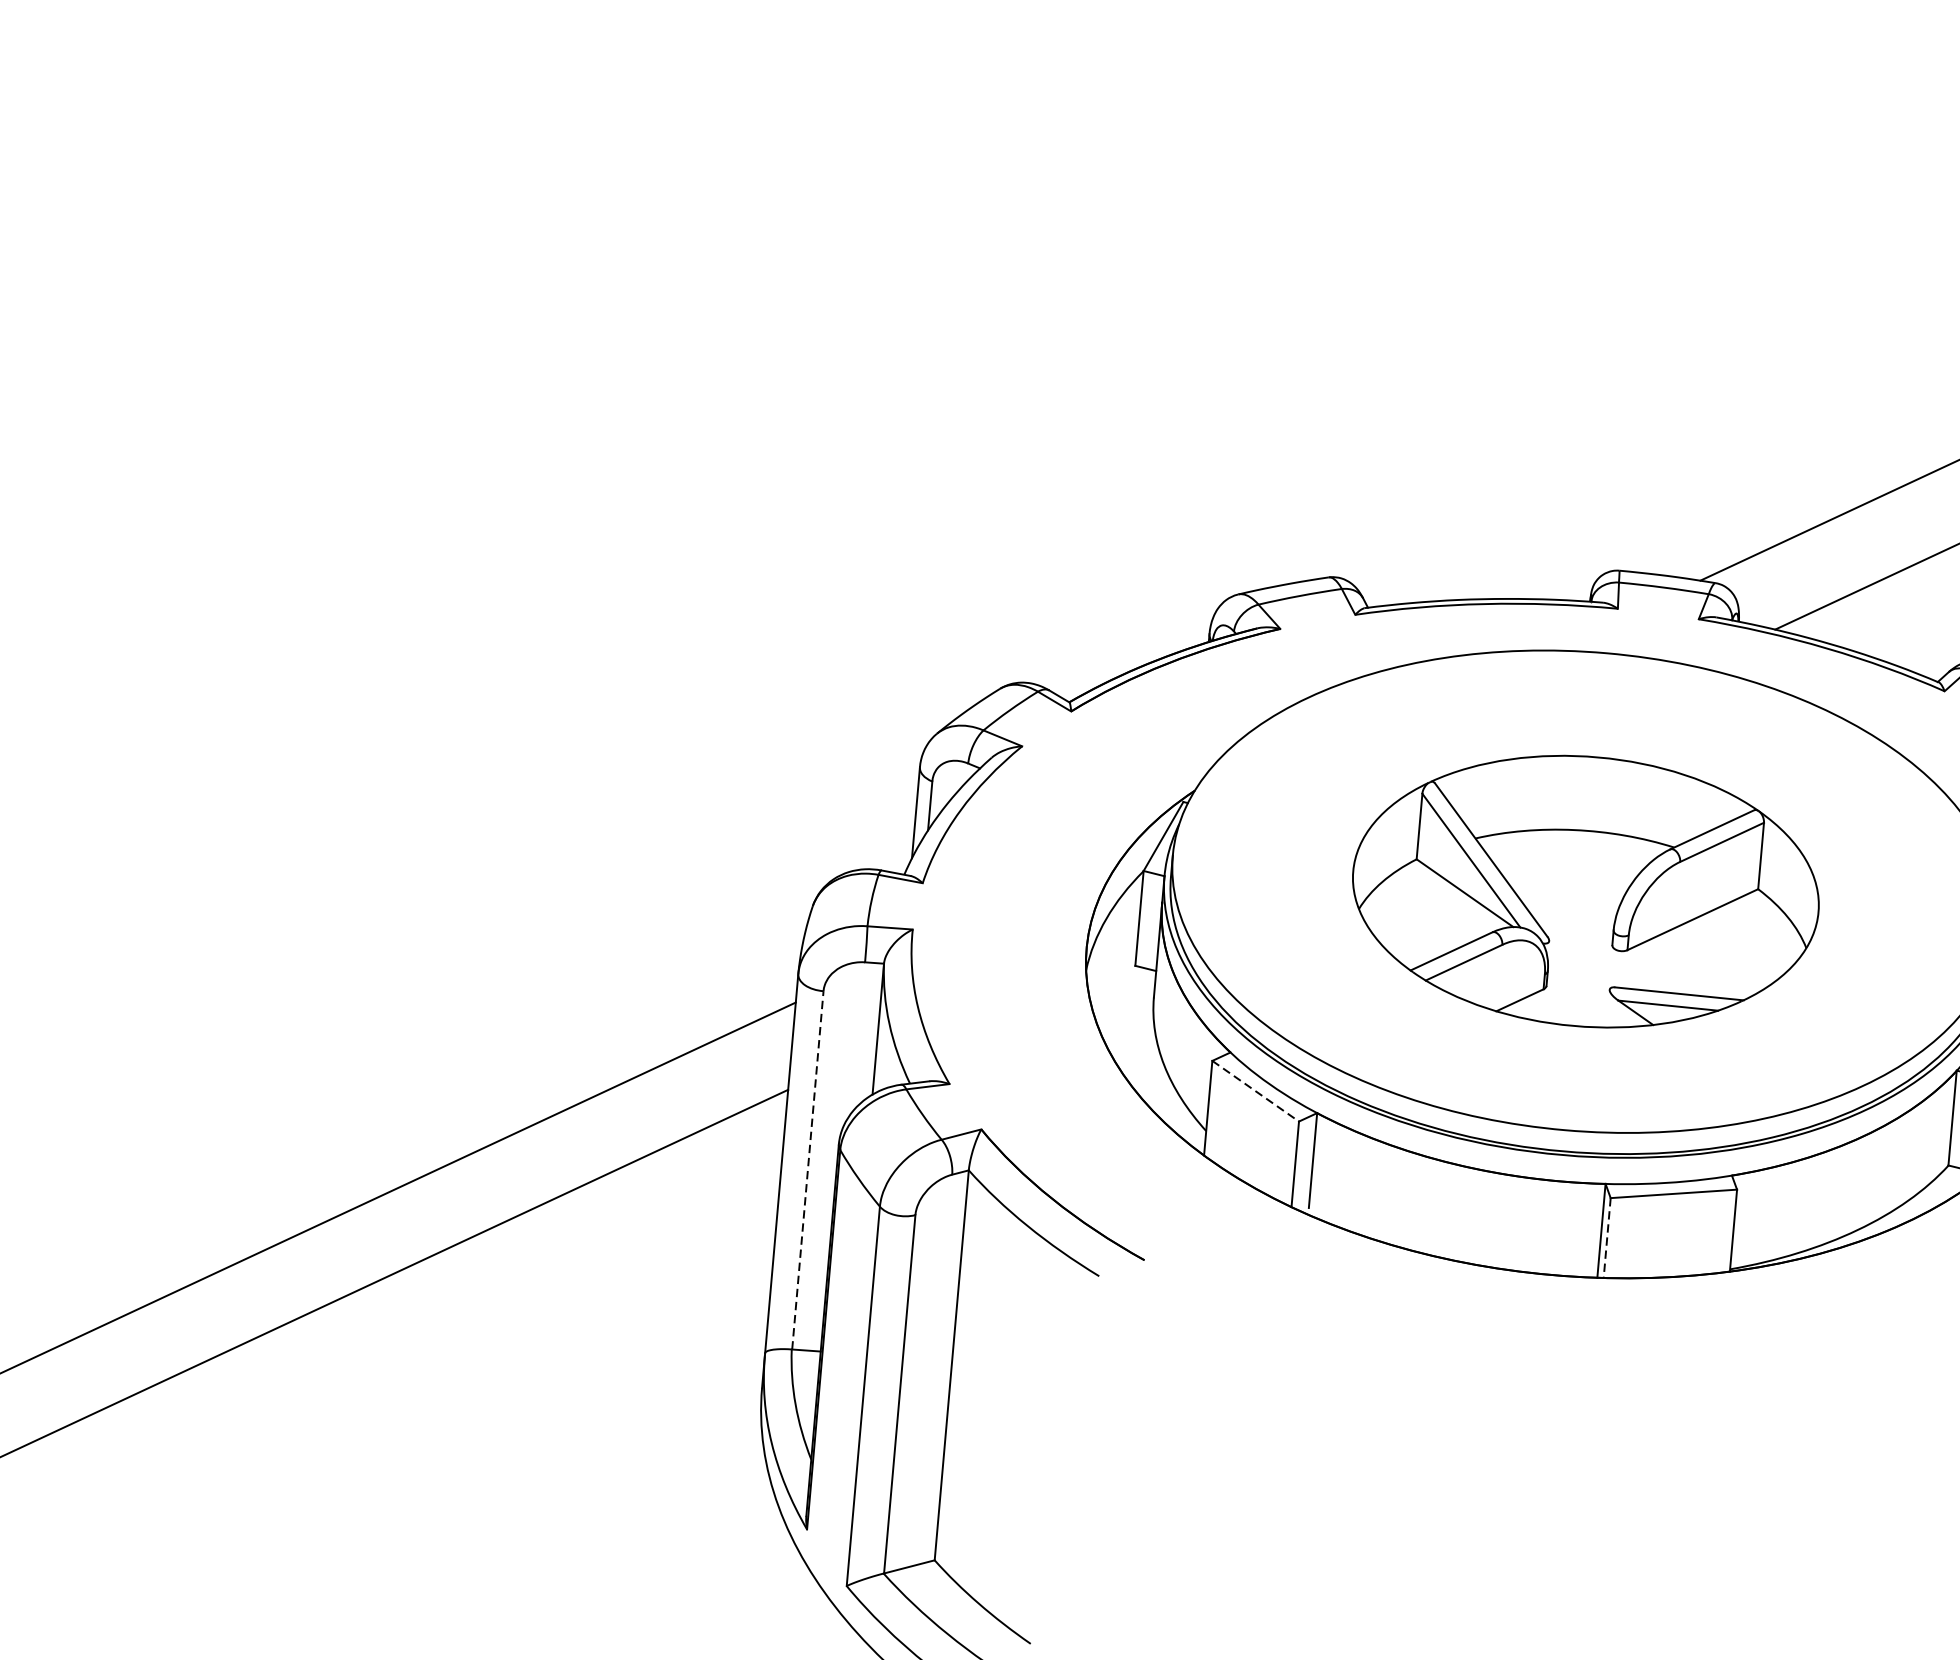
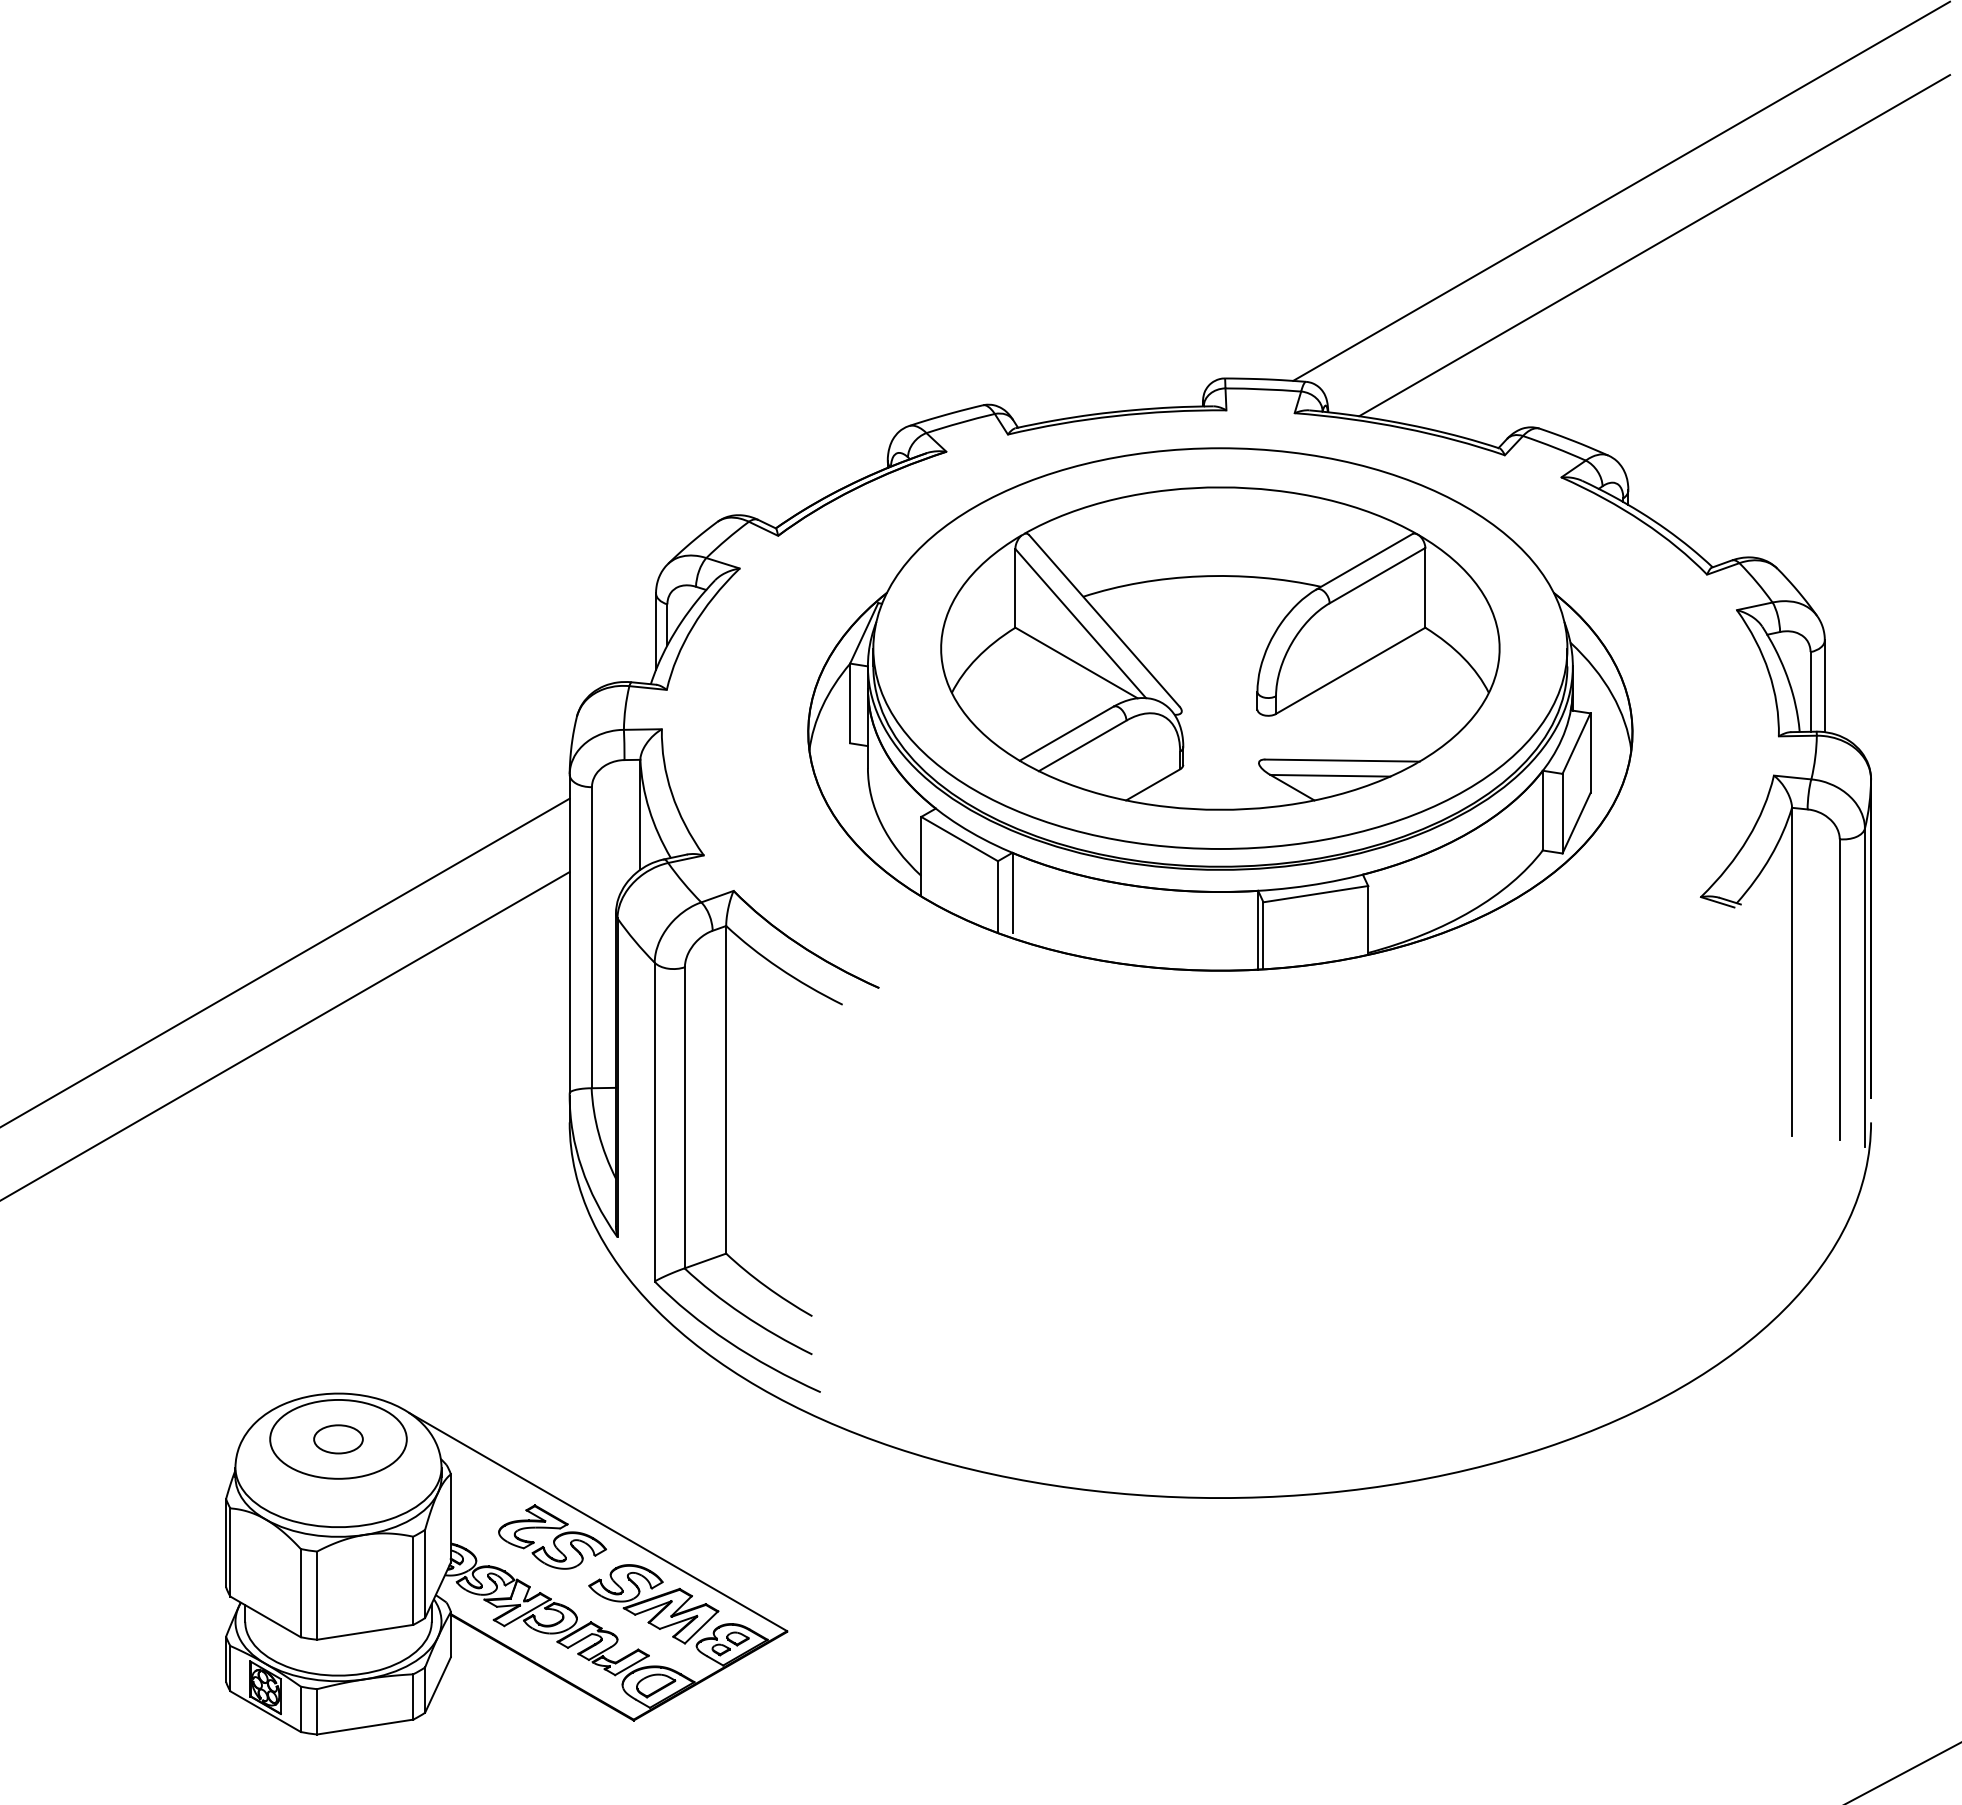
part: (1586, 891) -> (1220, 648), size x1.43
line: (1256, 1091) -> (960, 839), dashed -> solid
line: (808, 1170) -> (592, 937), dashed -> solid
line: (1607, 1237) -> (1263, 935), dashed -> solid

